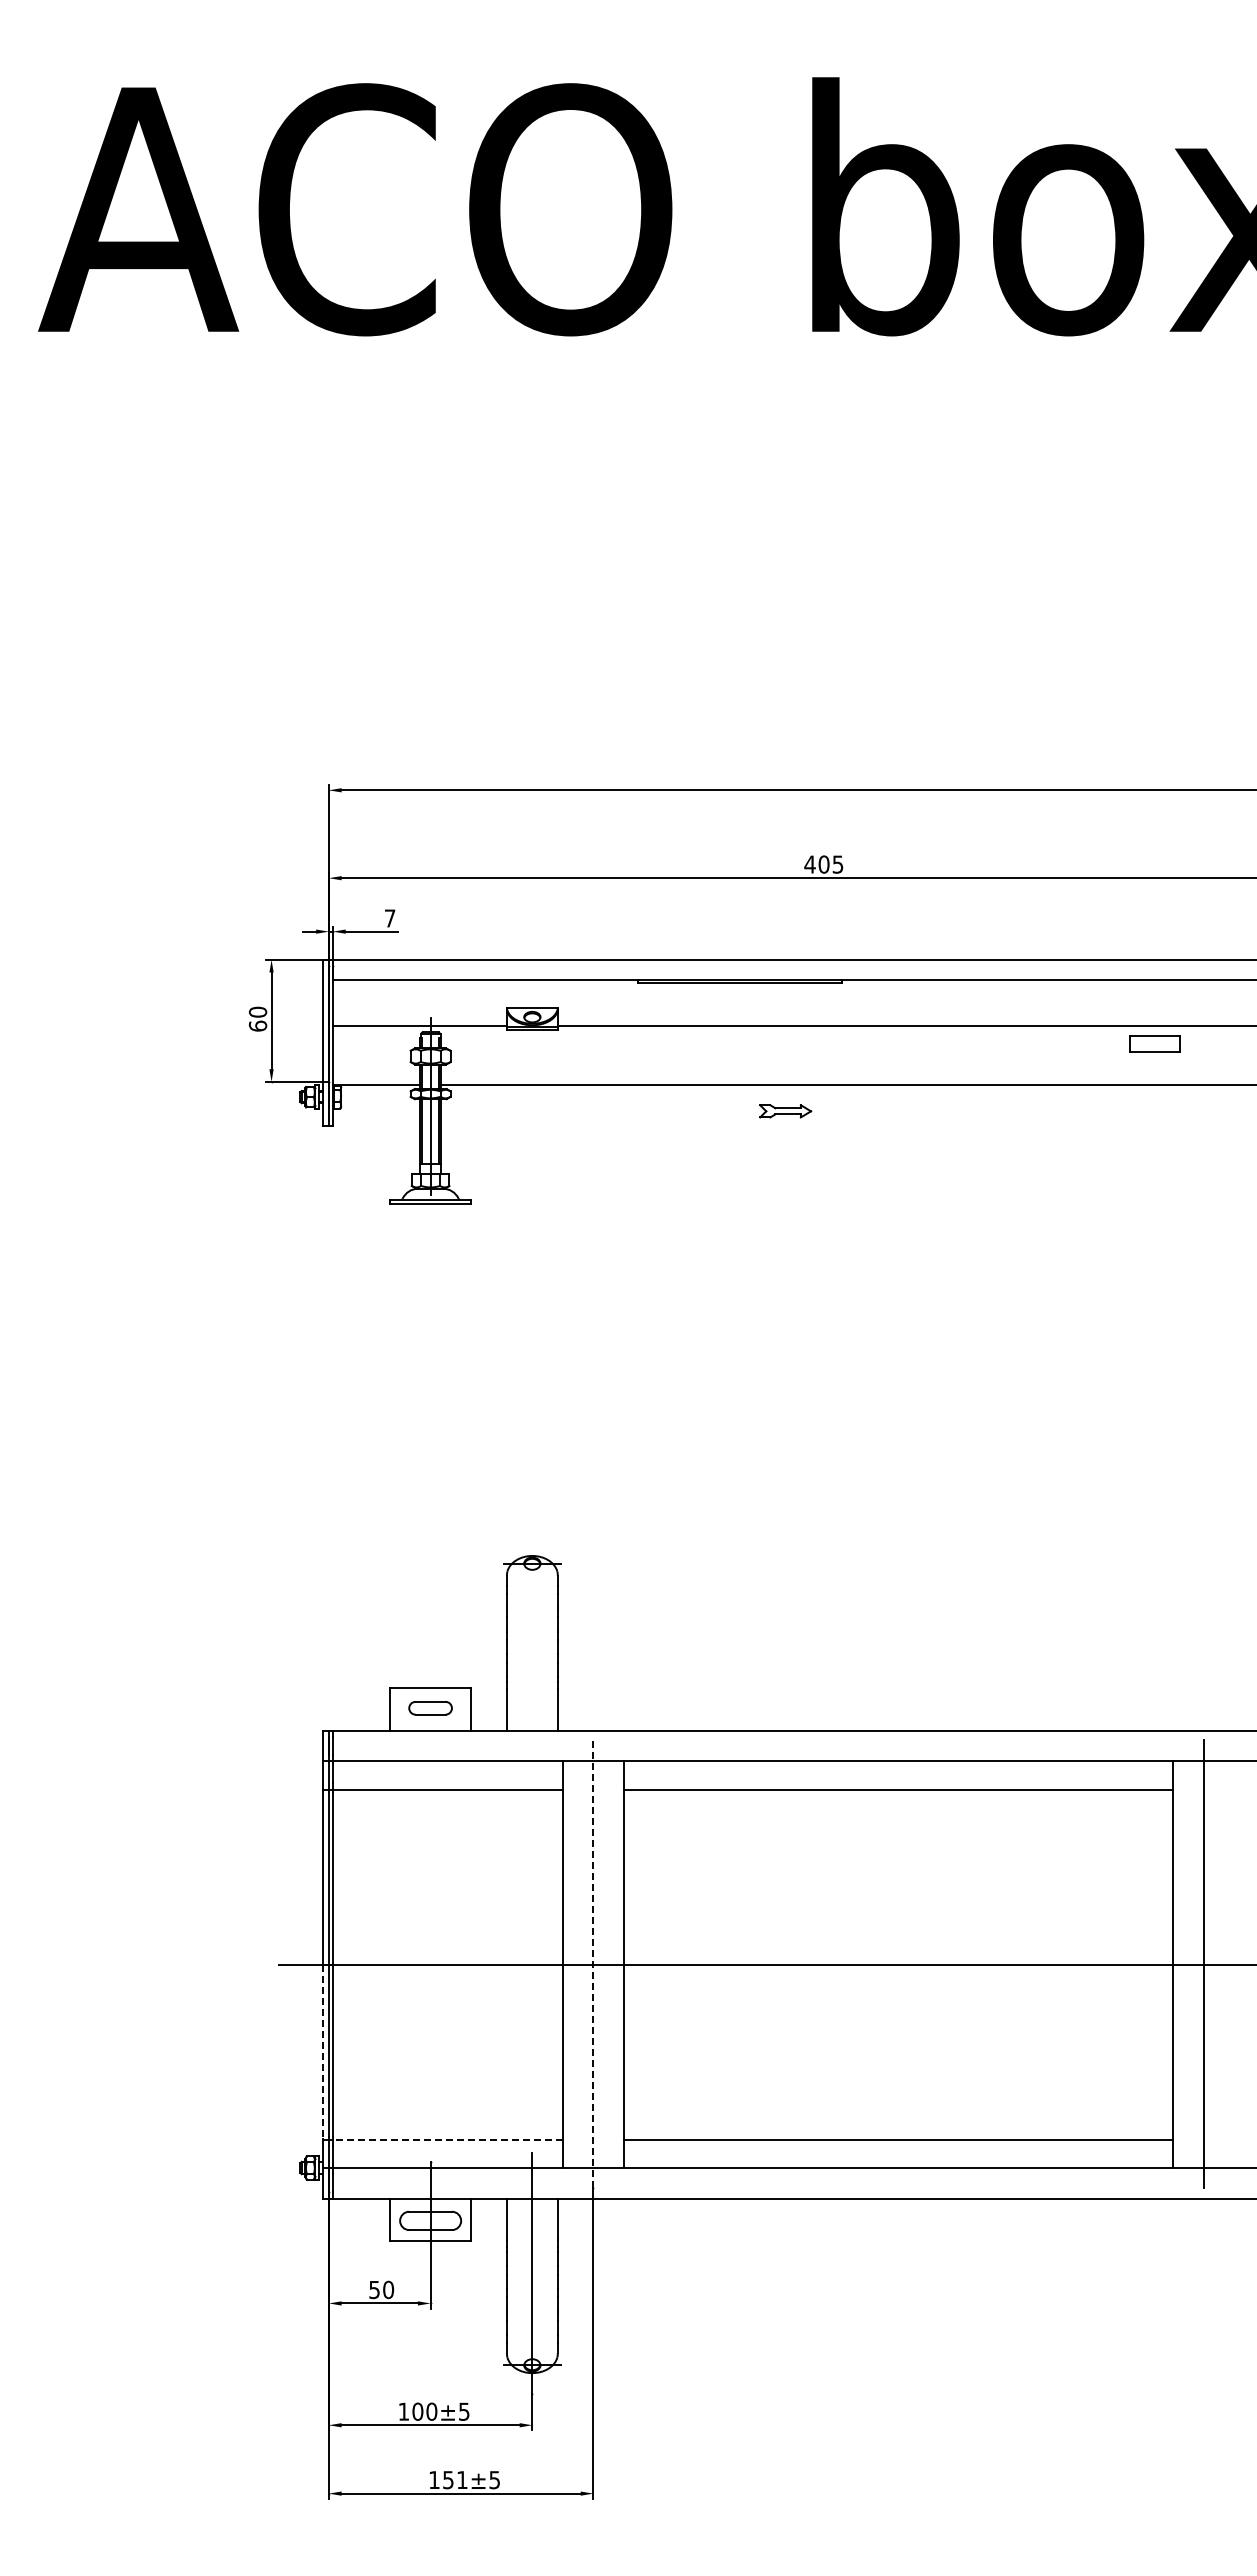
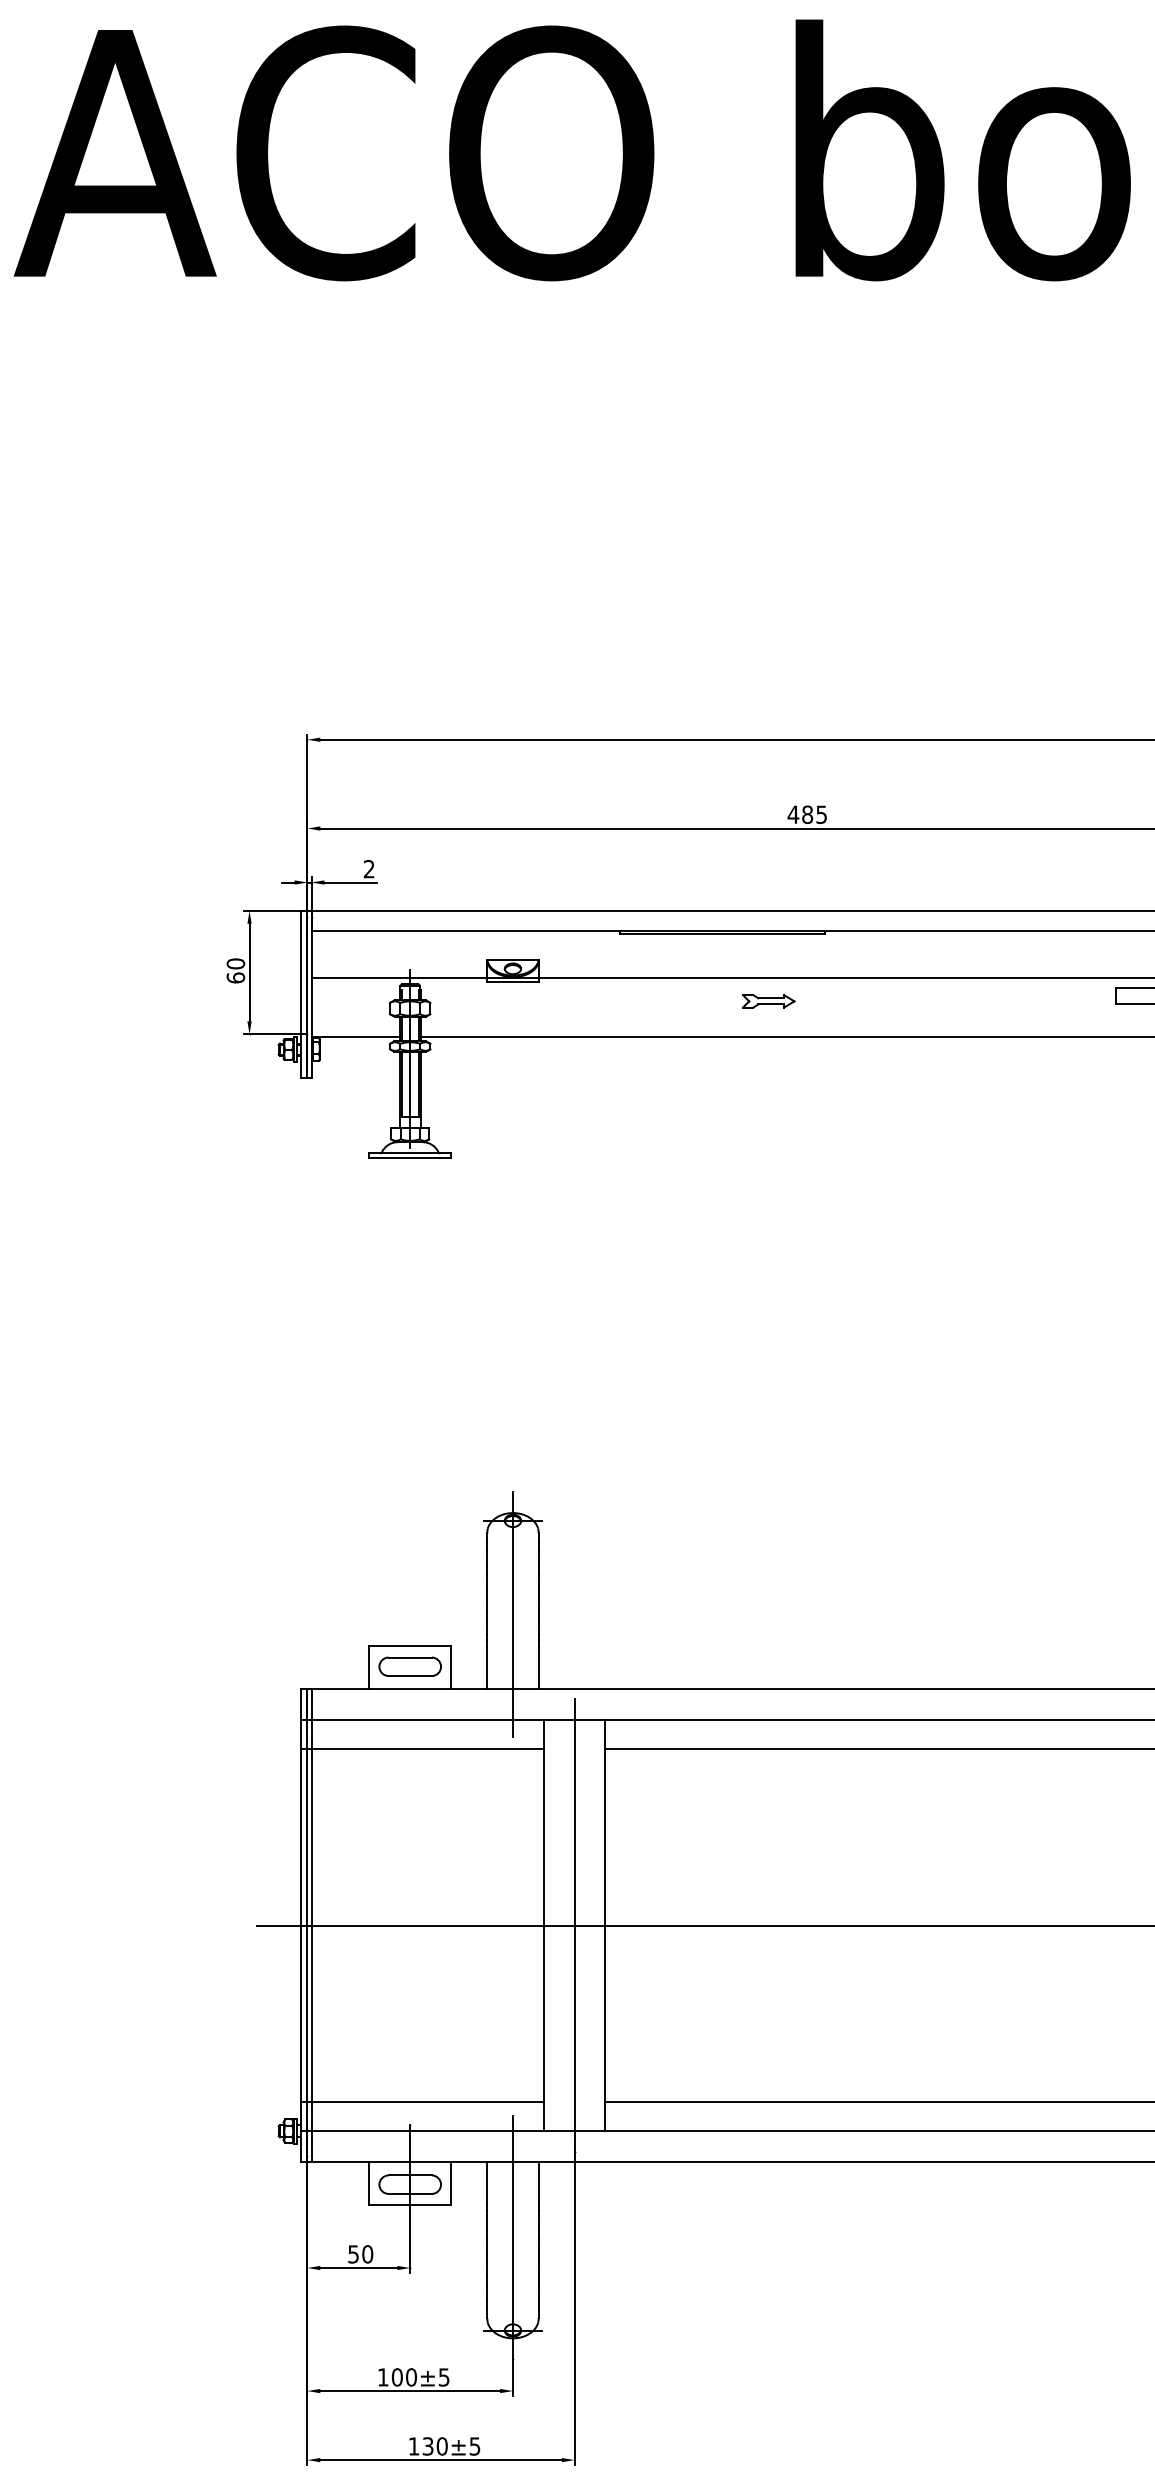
text: (823, 864) -> (807, 814), 405 -> 485
text: (389, 918) -> (368, 869), 7 -> 2
part: (785, 1111) -> (768, 1001), moved
line: (532, 1656) -> (513, 1614), added
part: (430, 1708) -> (410, 1667), size x1.43
line: (593, 1963) -> (574, 1924), dashed -> solid
line: (322, 2052) -> (301, 2014), dashed -> solid
line: (447, 2139) -> (427, 2102), dashed -> solid
text: (455, 2480) -> (435, 2446), 151 -> 130

